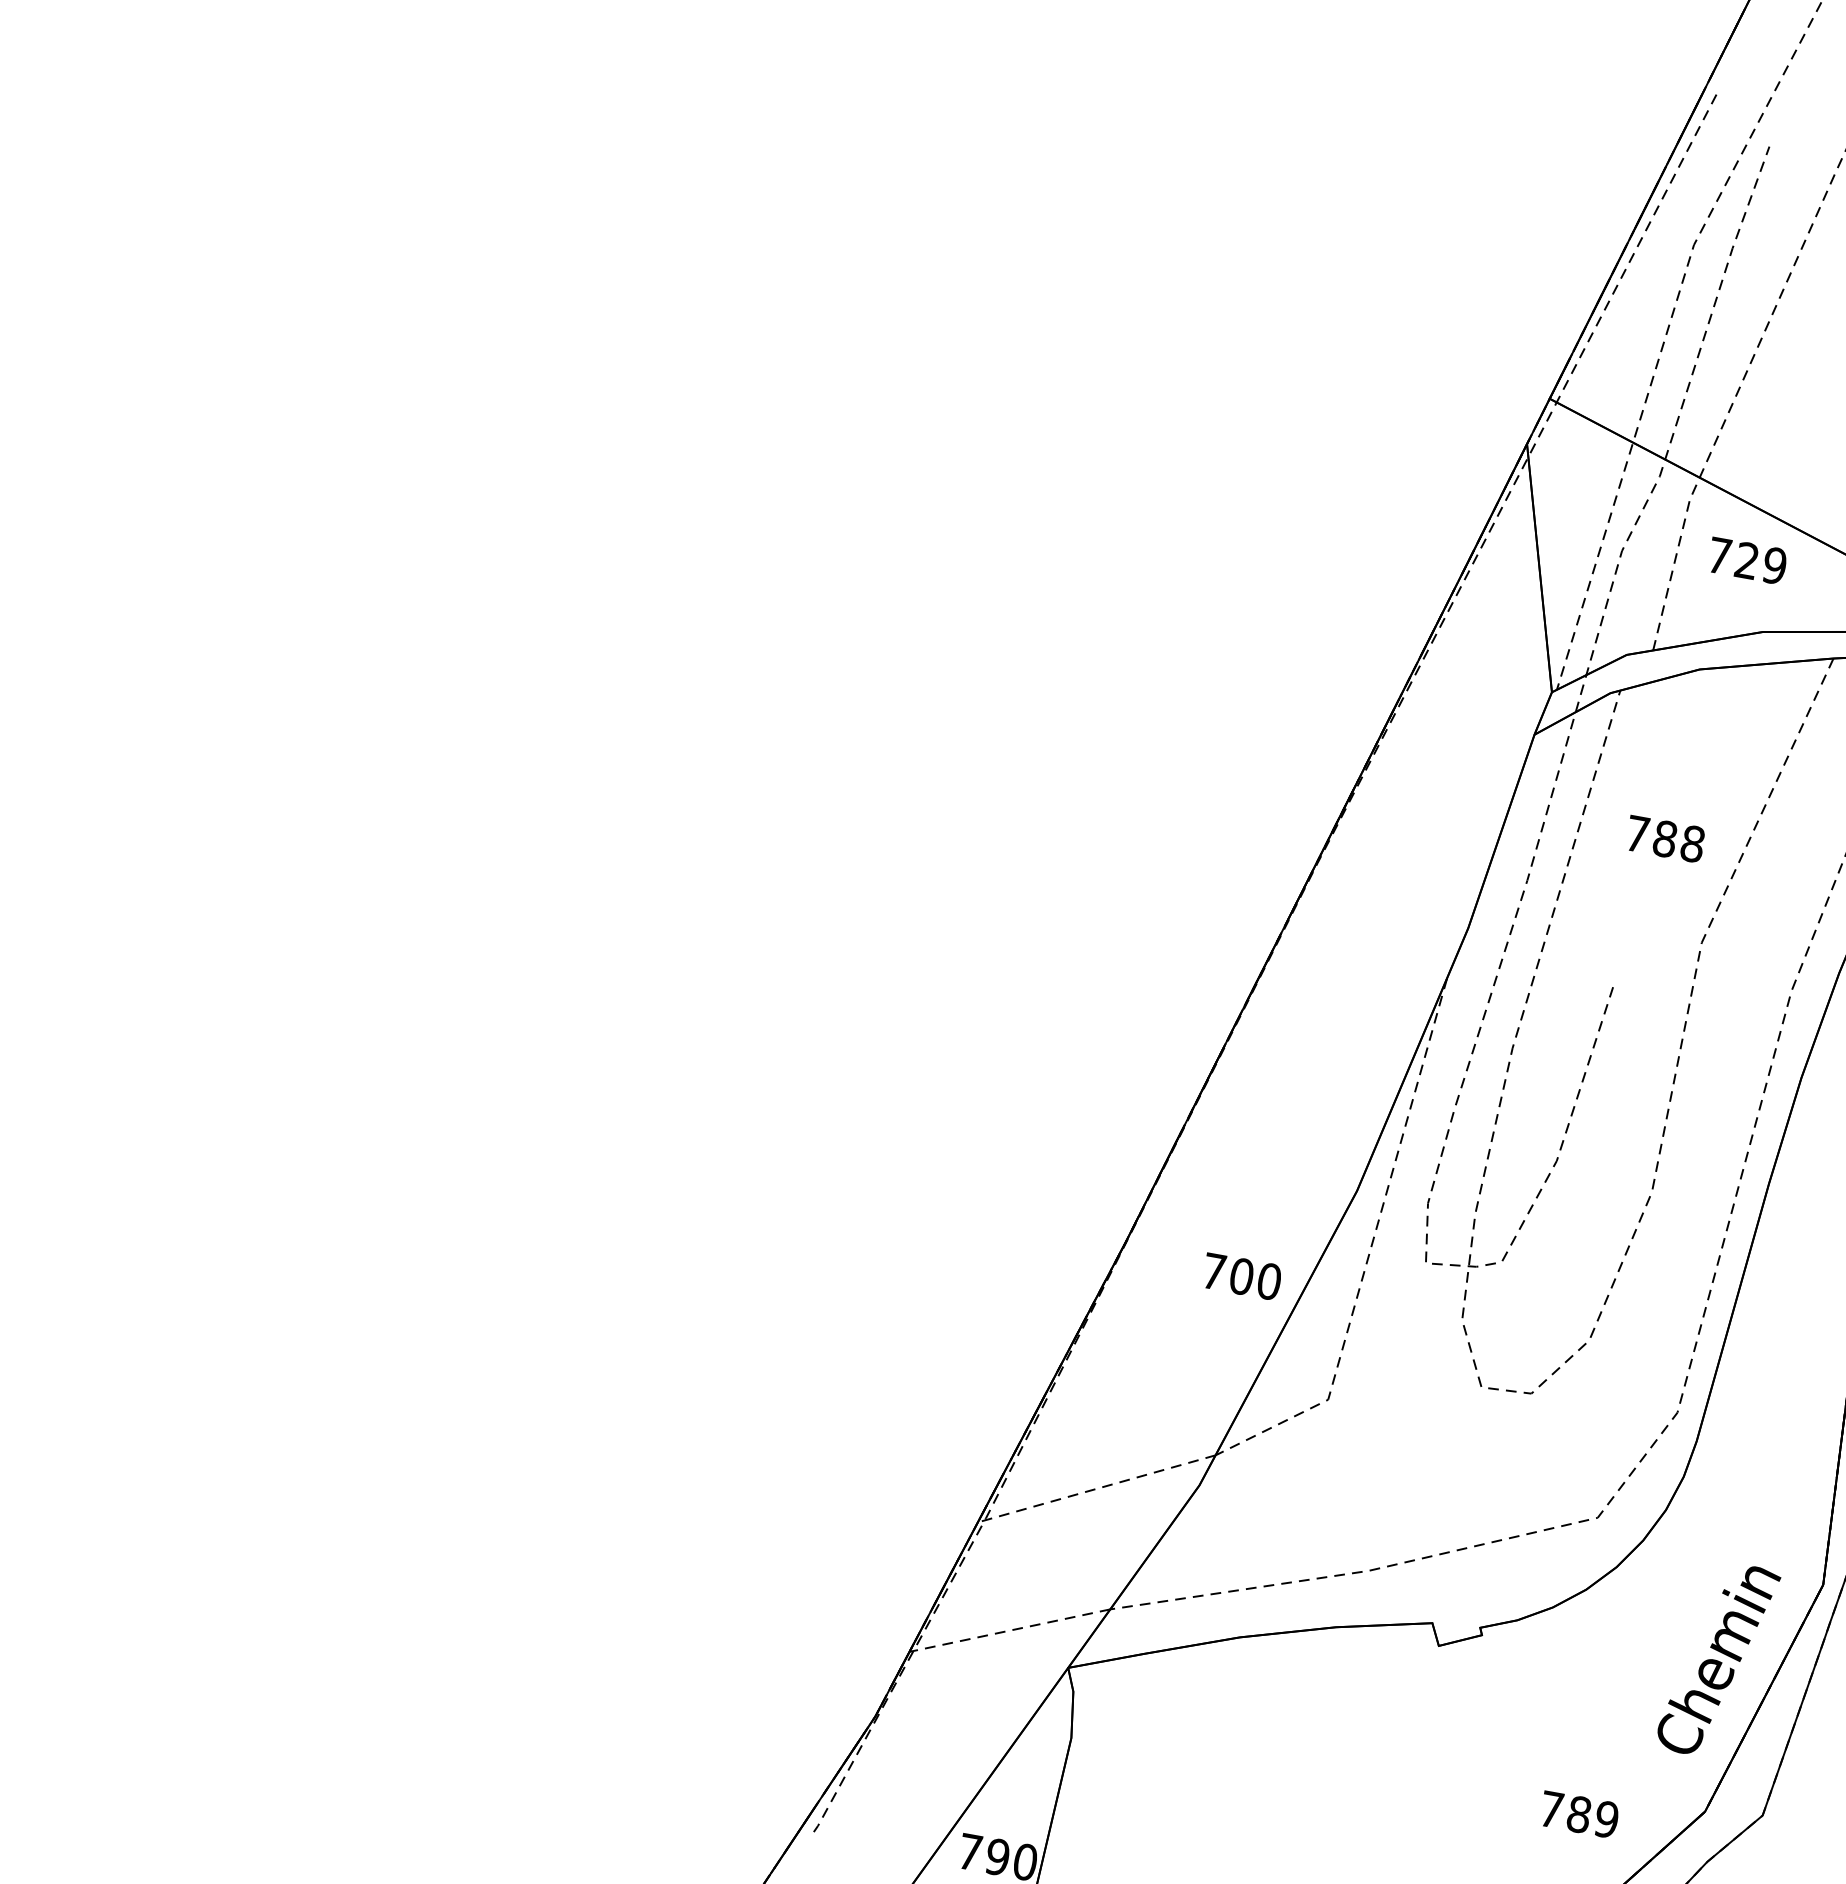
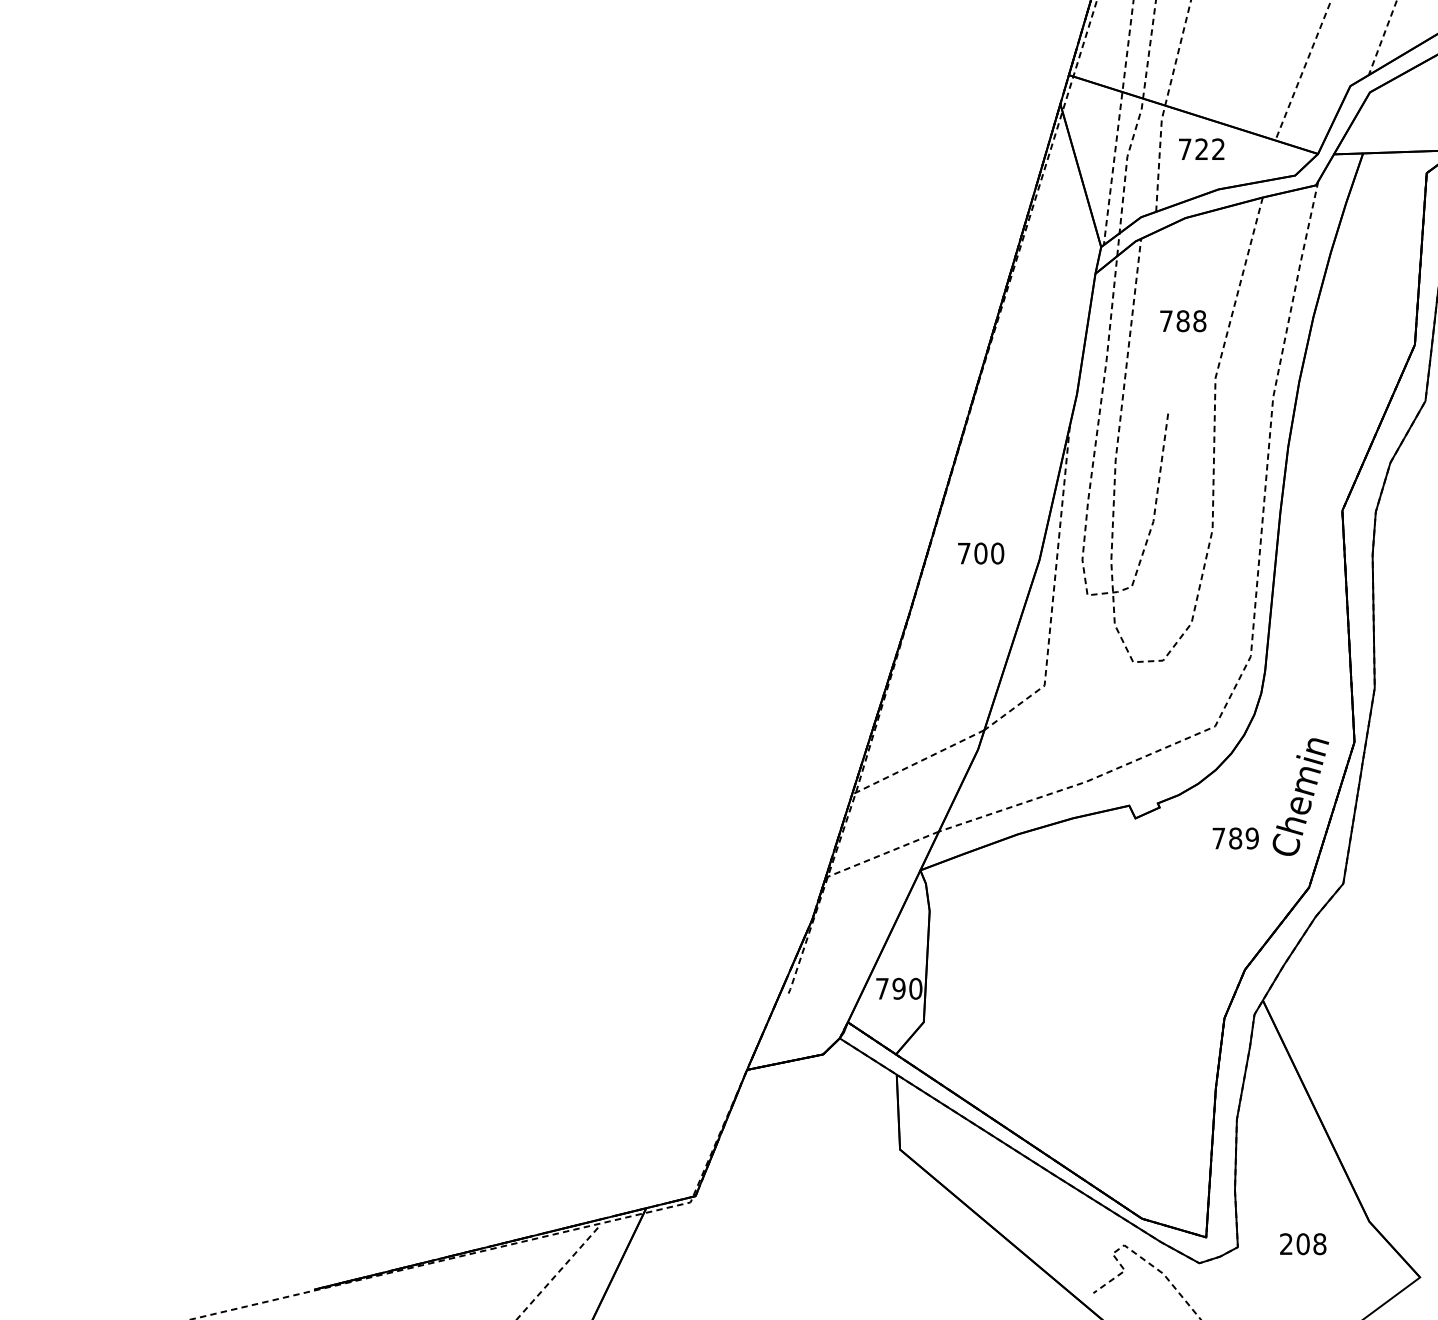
text: (1774, 566) -> (1218, 149), 729 -> 722
text: (1242, 1276) -> (981, 553), moved
text: (1578, 1814) -> (1235, 838), moved

